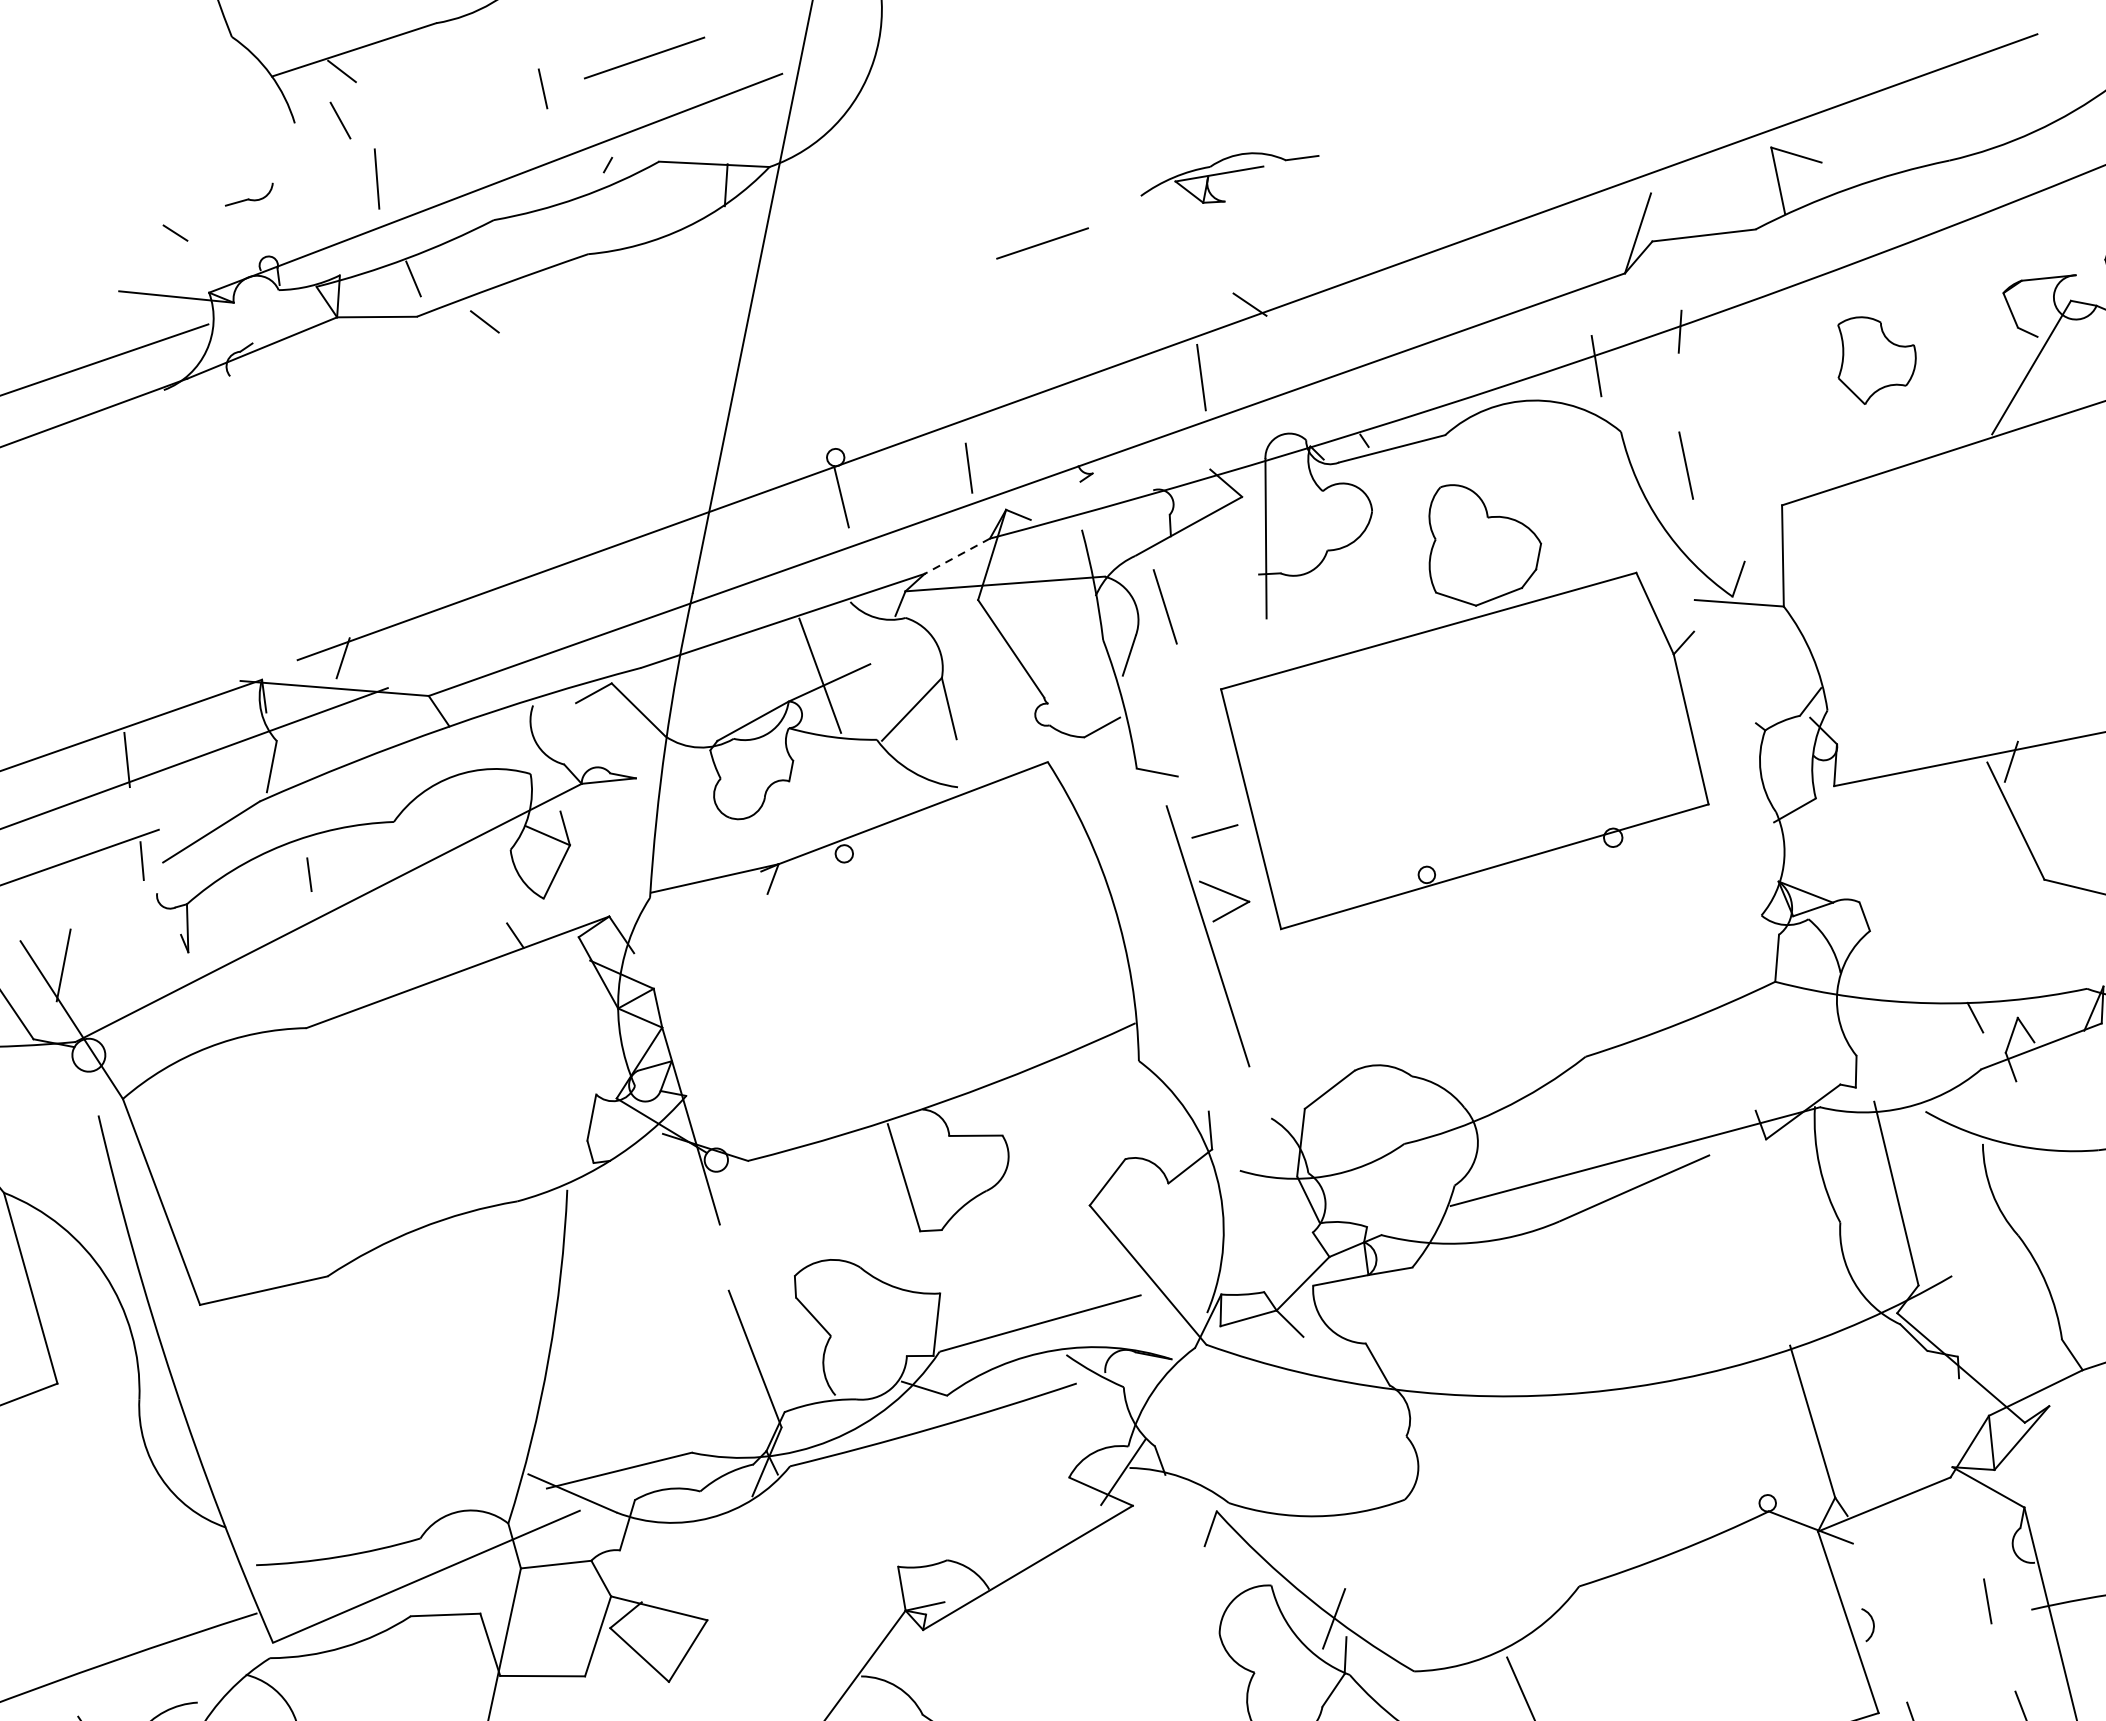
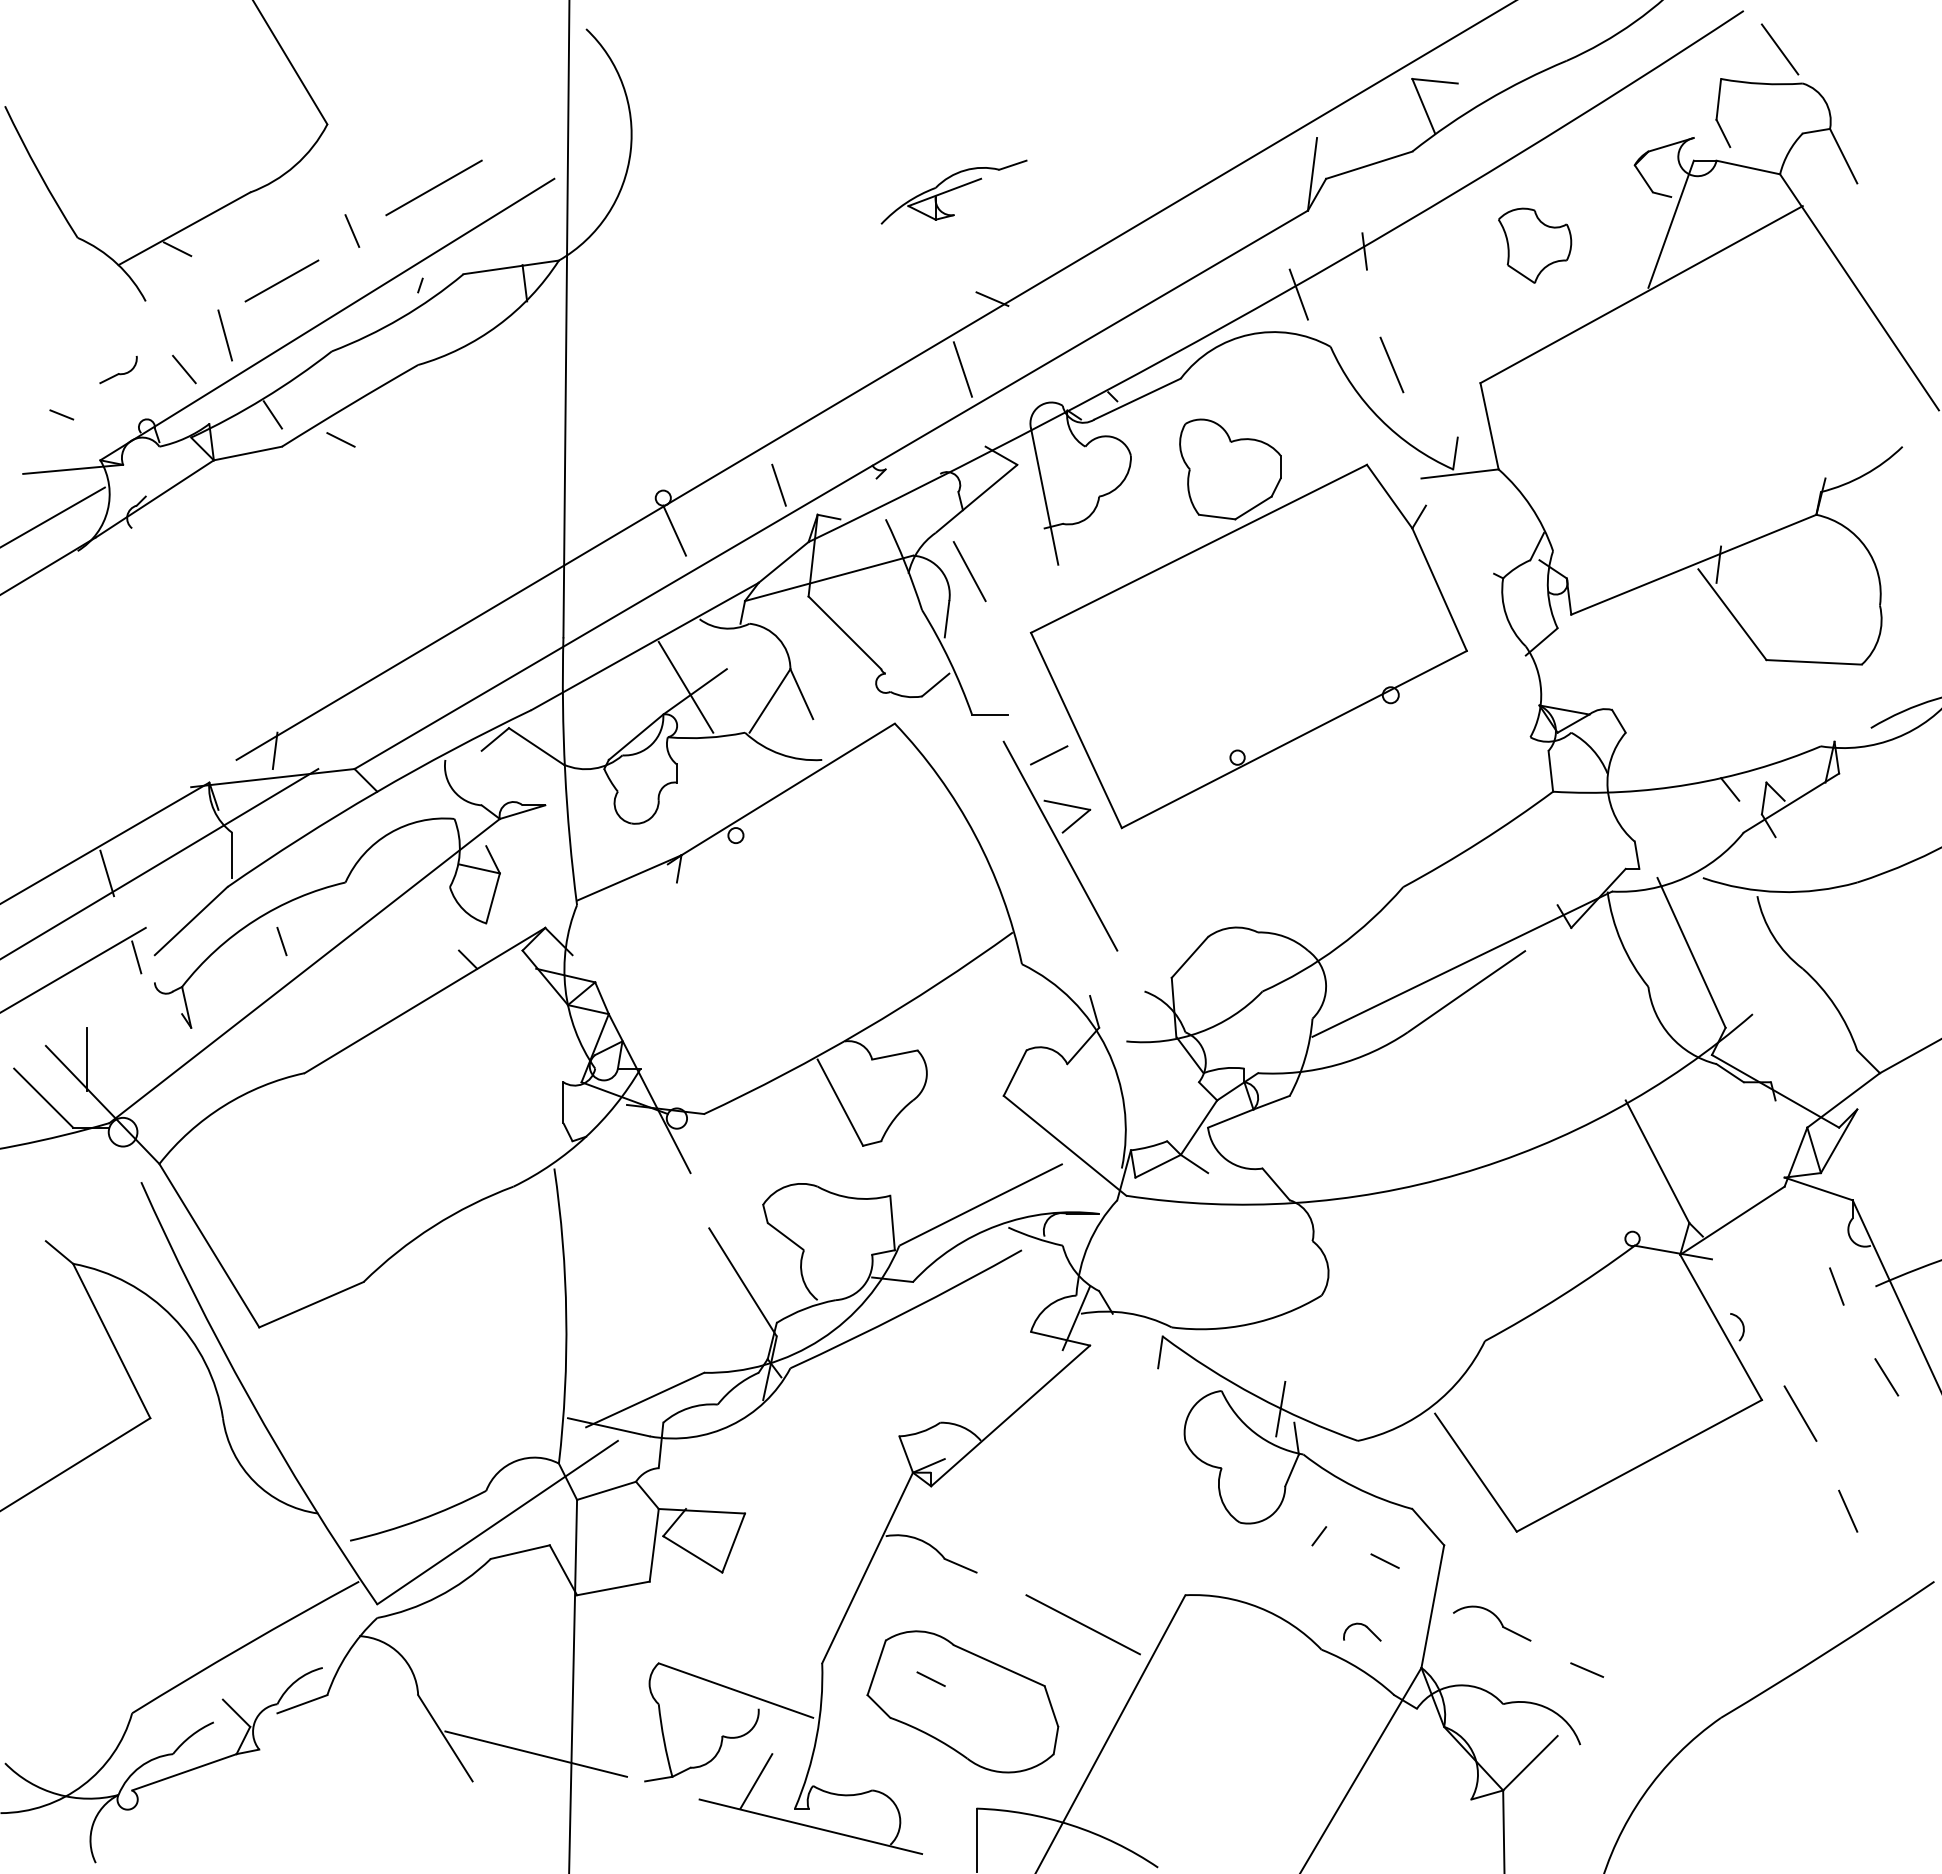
line: (340, 120) -> (184, 369), moved
line: (1042, 242) -> (281, 280), moved
line: (957, 556) -> (783, 562), dashed -> solid

